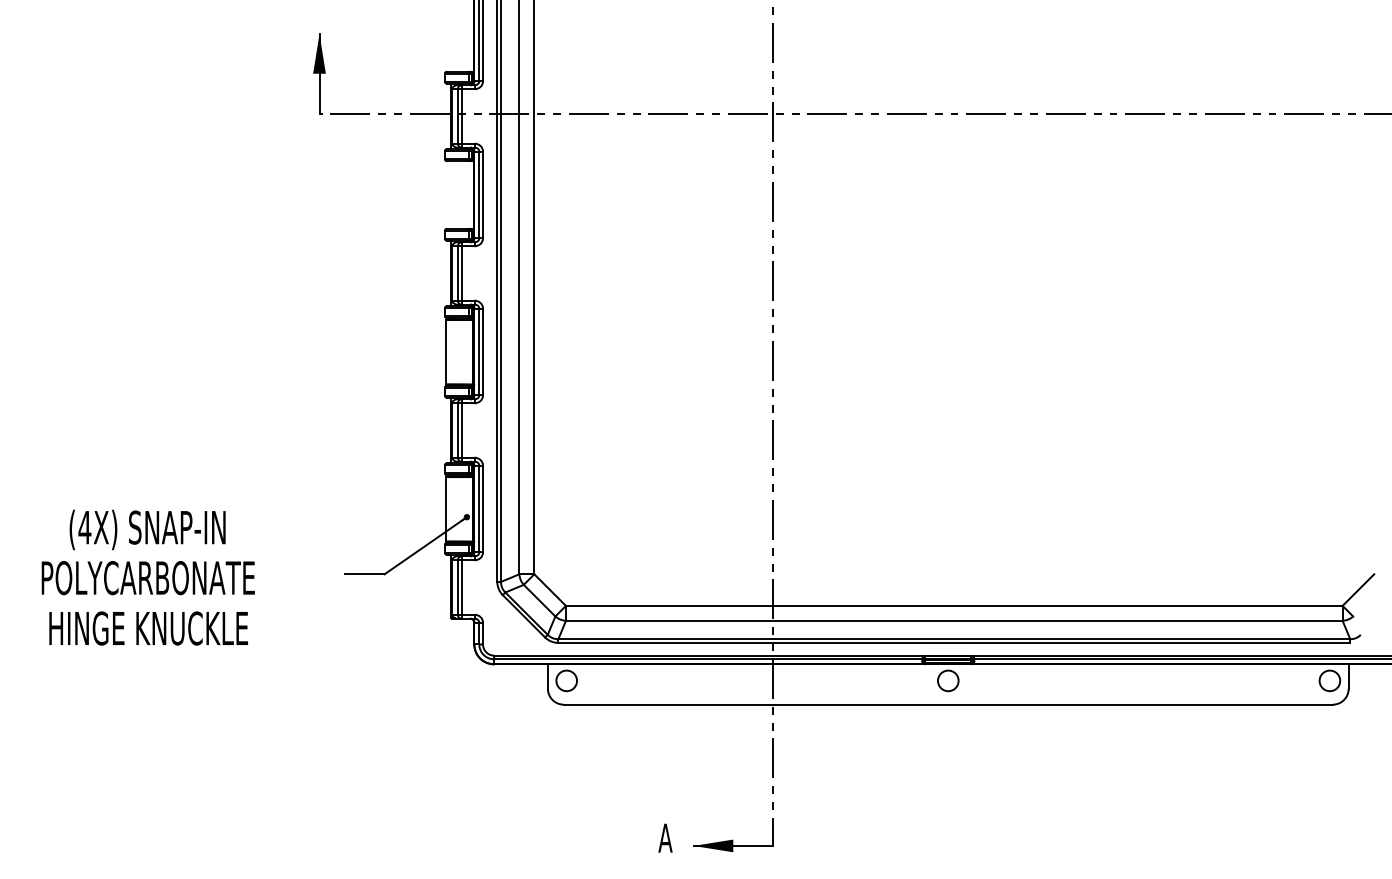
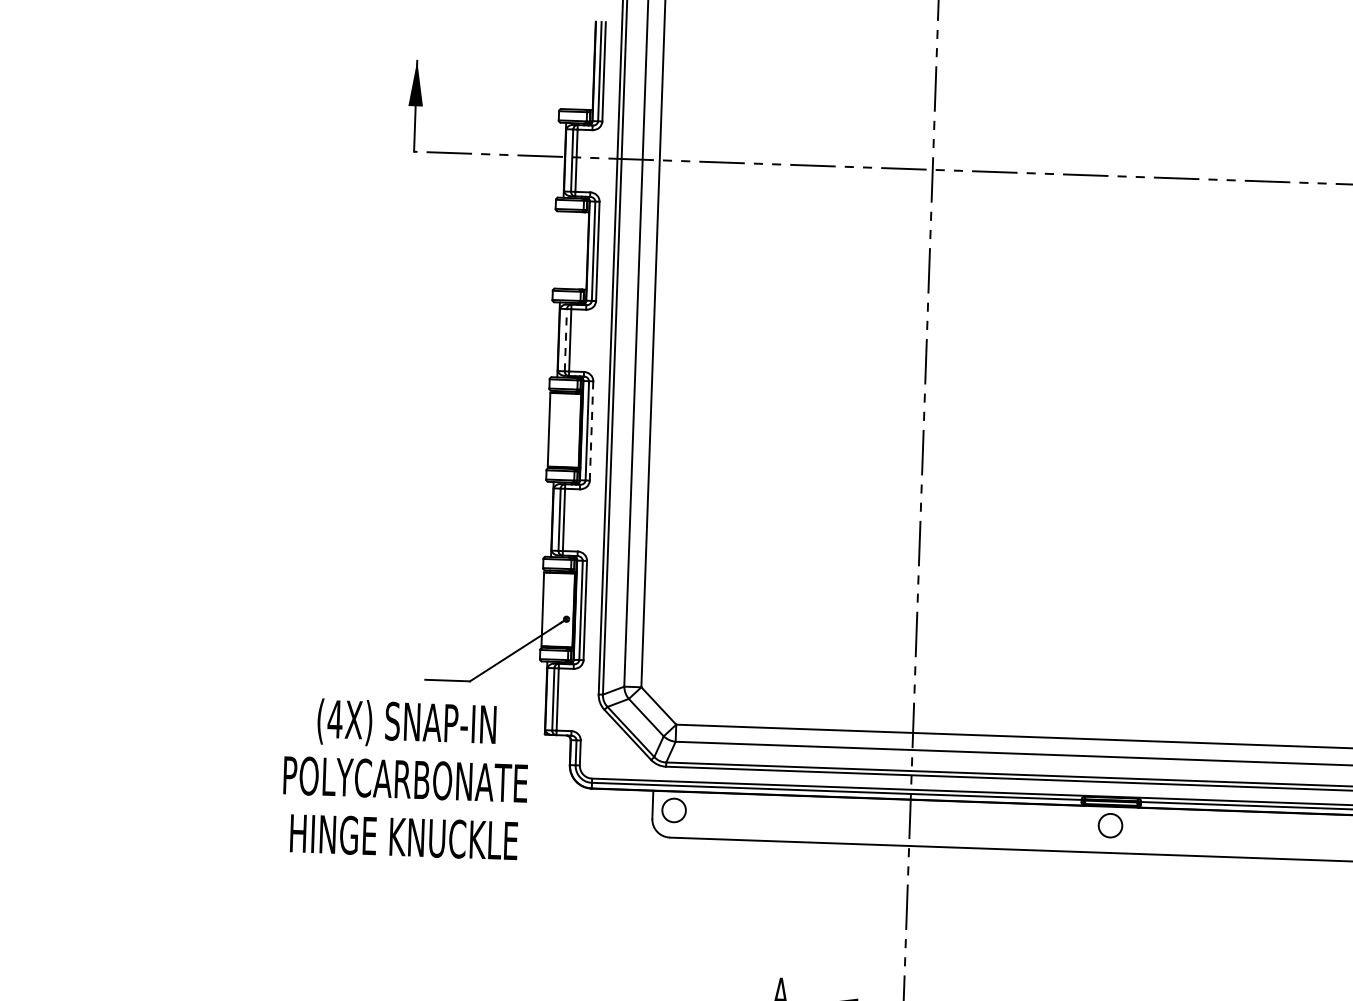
line: (457, 272) -> (565, 339), solid -> dashed
line: (483, 352) -> (592, 431), solid -> dashed
text: (147, 577) -> (404, 778), moved

